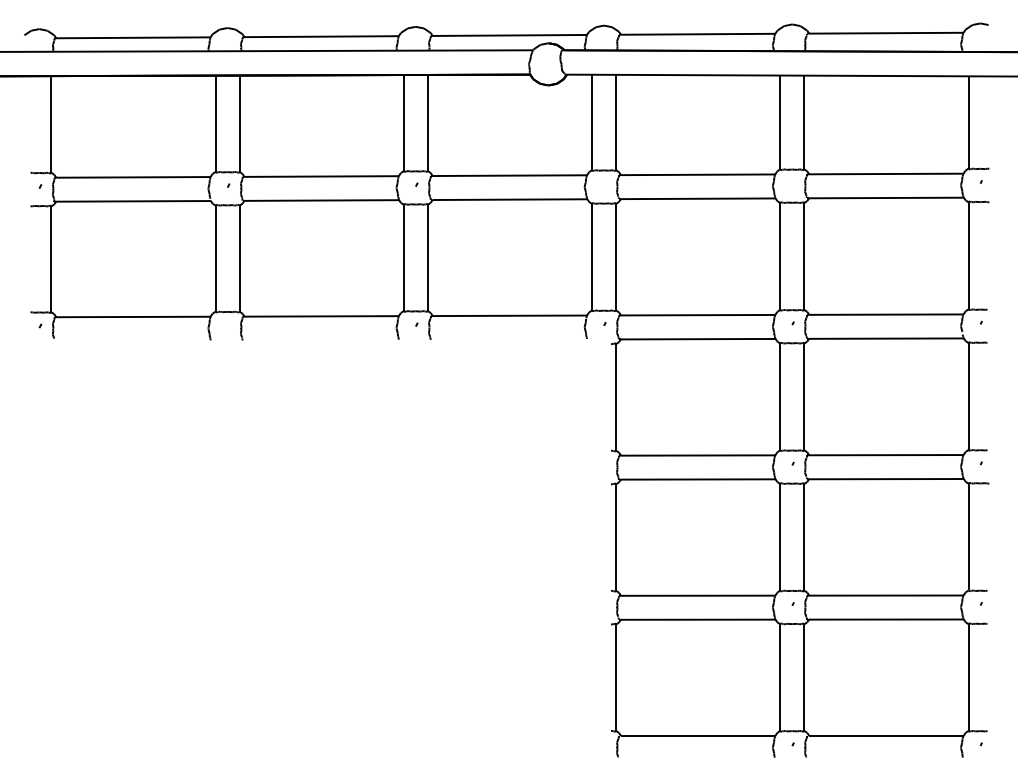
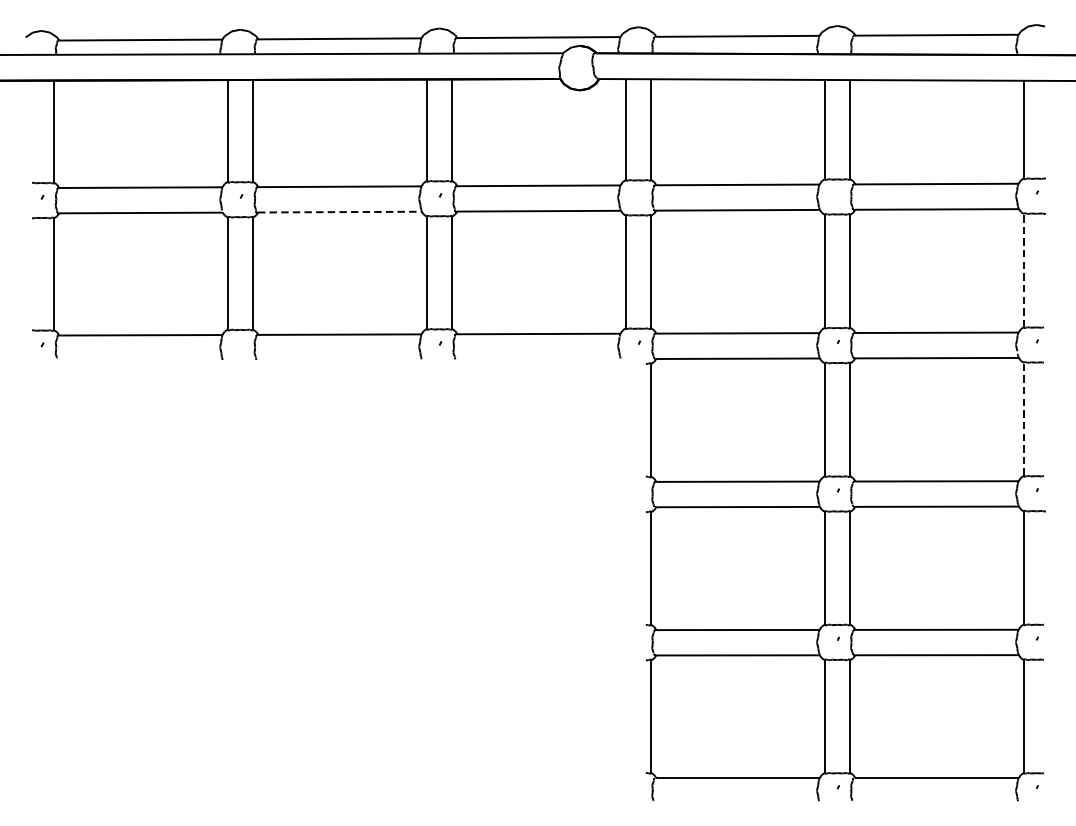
line: (322, 200) -> (340, 212), solid -> dashed
line: (968, 255) -> (1023, 270), solid -> dashed
line: (968, 396) -> (1023, 419), solid -> dashed

